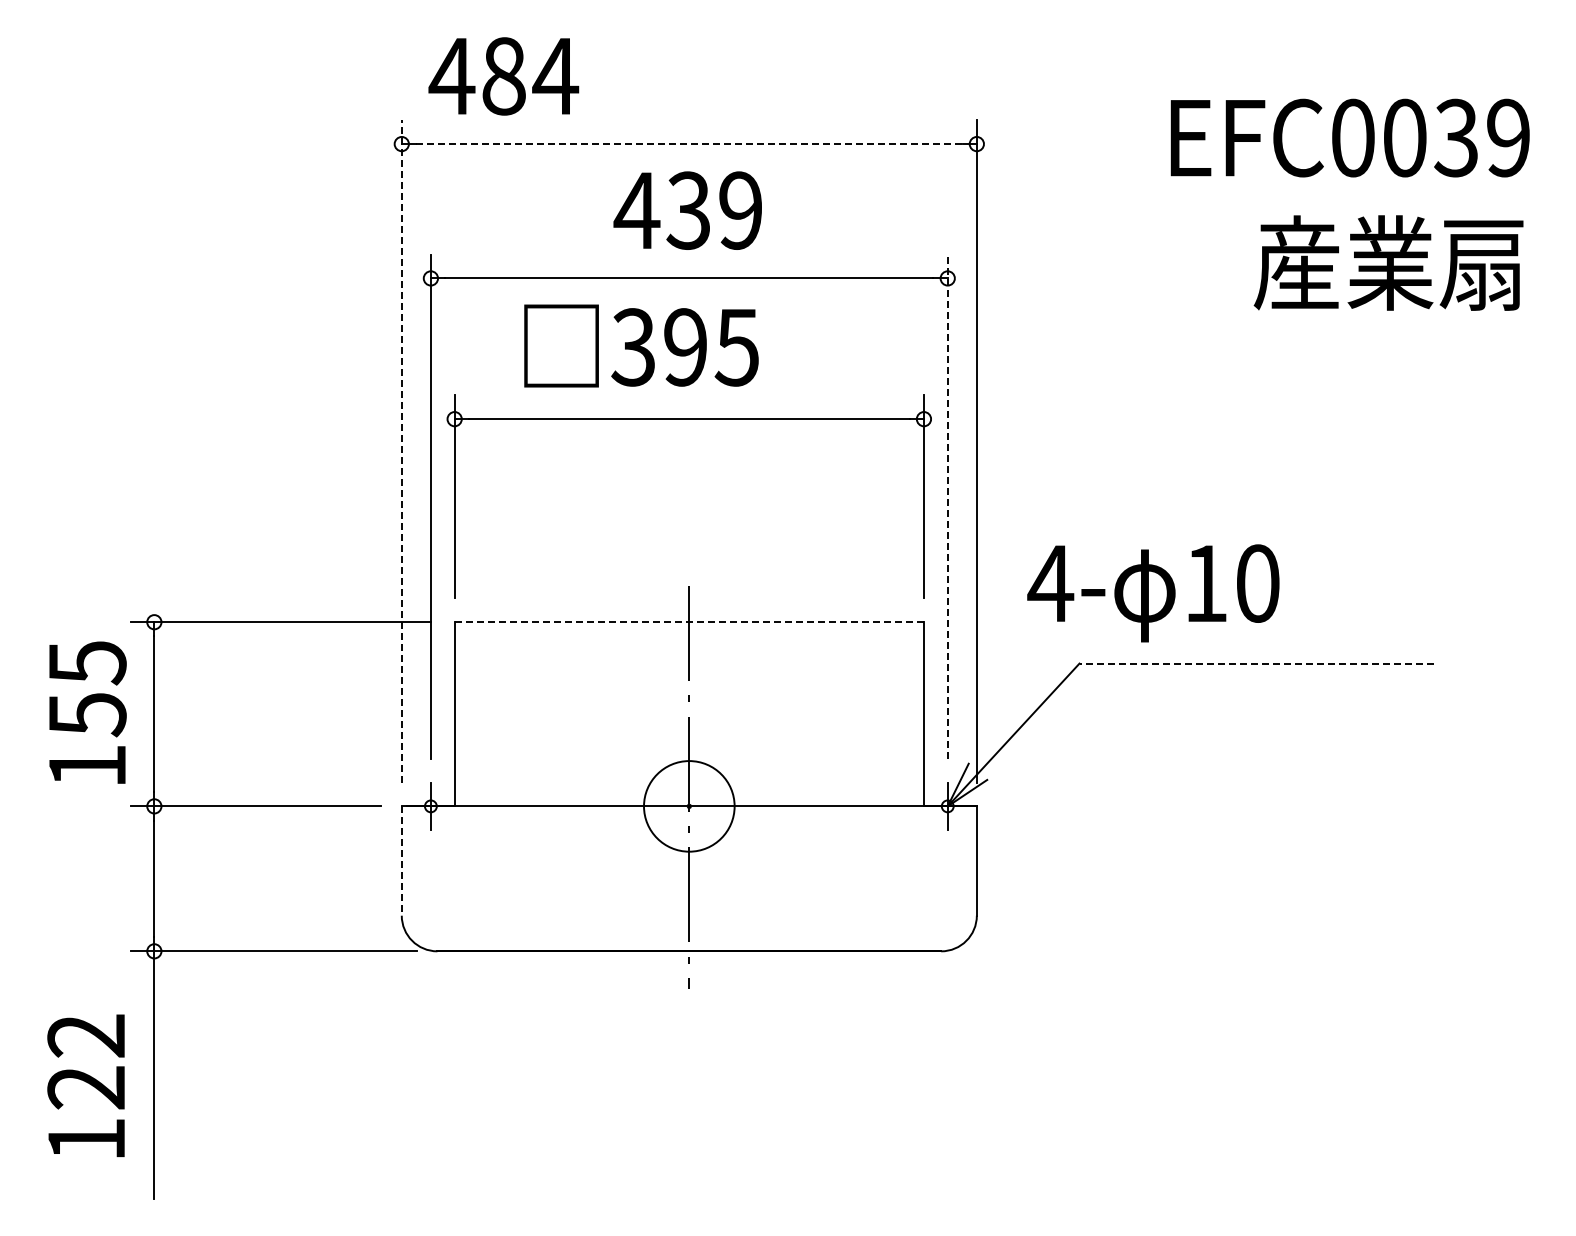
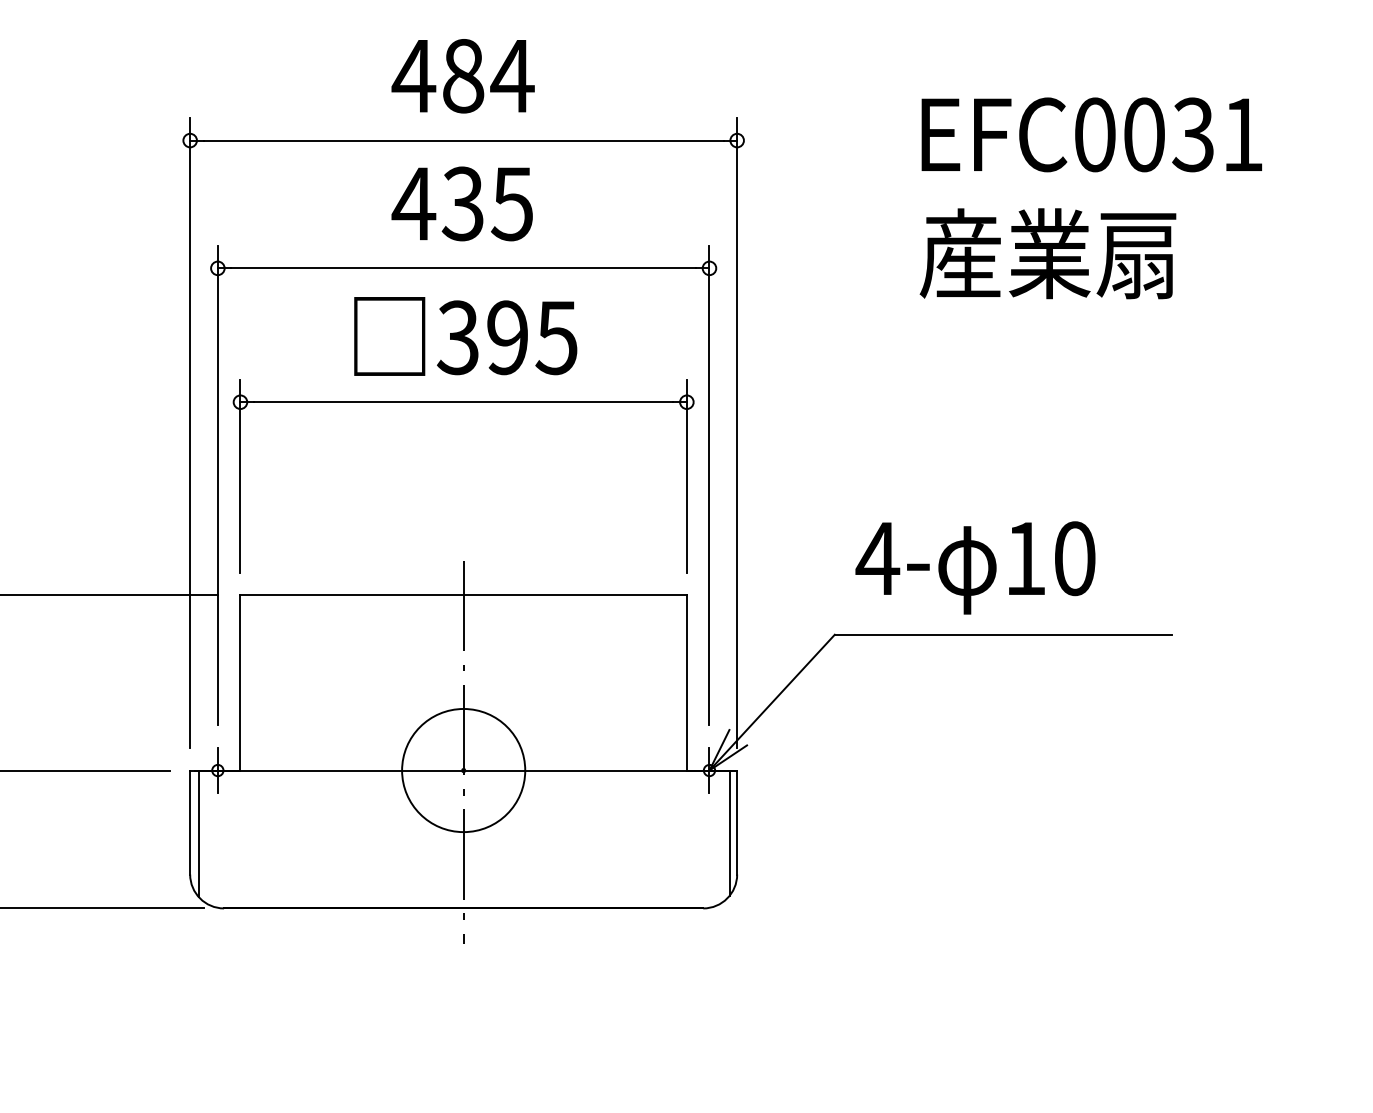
text: (503, 76) -> (462, 76), moved
text: (1508, 137) -> (1242, 134), EFC0039 -> EFC0031
line: (689, 144) -> (463, 140), dashed -> solid
text: (739, 210) -> (511, 203), 439 -> 435
text: (1388, 262) -> (1047, 253), moved
text: (641, 345) -> (465, 335), moved
line: (401, 450) -> (189, 432), dashed -> solid
line: (947, 506) -> (709, 485), dashed -> solid
text: (1153, 593) -> (975, 568), moved
line: (689, 622) -> (463, 595), dashed -> solid
line: (1256, 663) -> (1003, 634), dashed -> solid
circle: (689, 806) -> (463, 770), size x1.43
line: (401, 861) -> (189, 822), dashed -> solid
line: (969, 871) -> (730, 832), added
line: (410, 872) -> (198, 833), added

